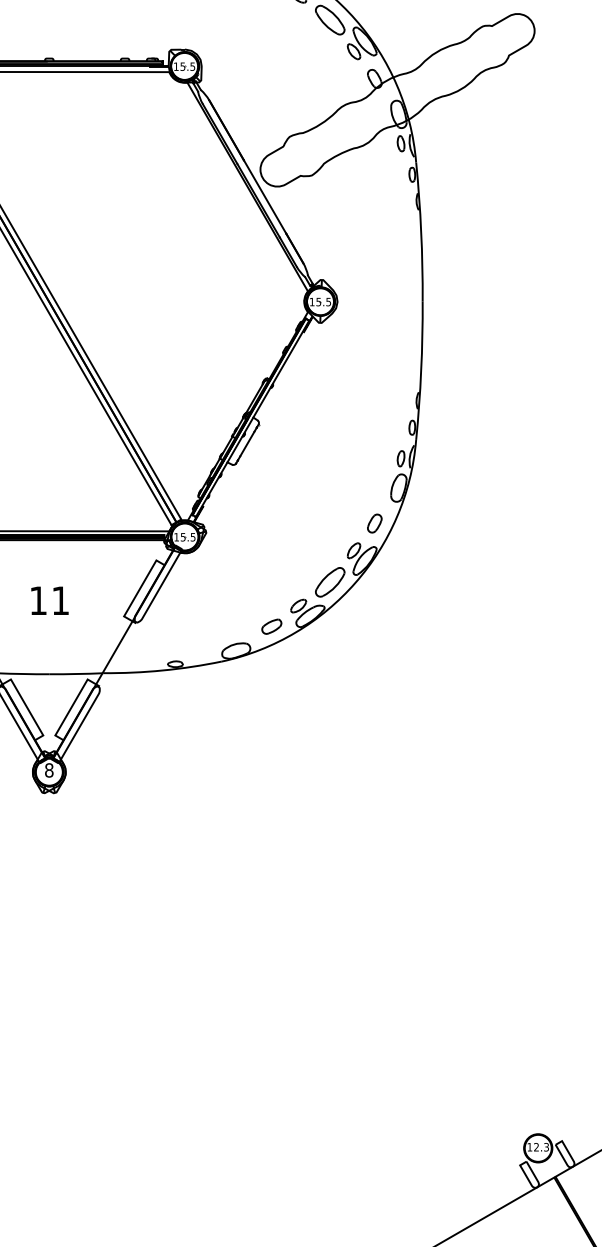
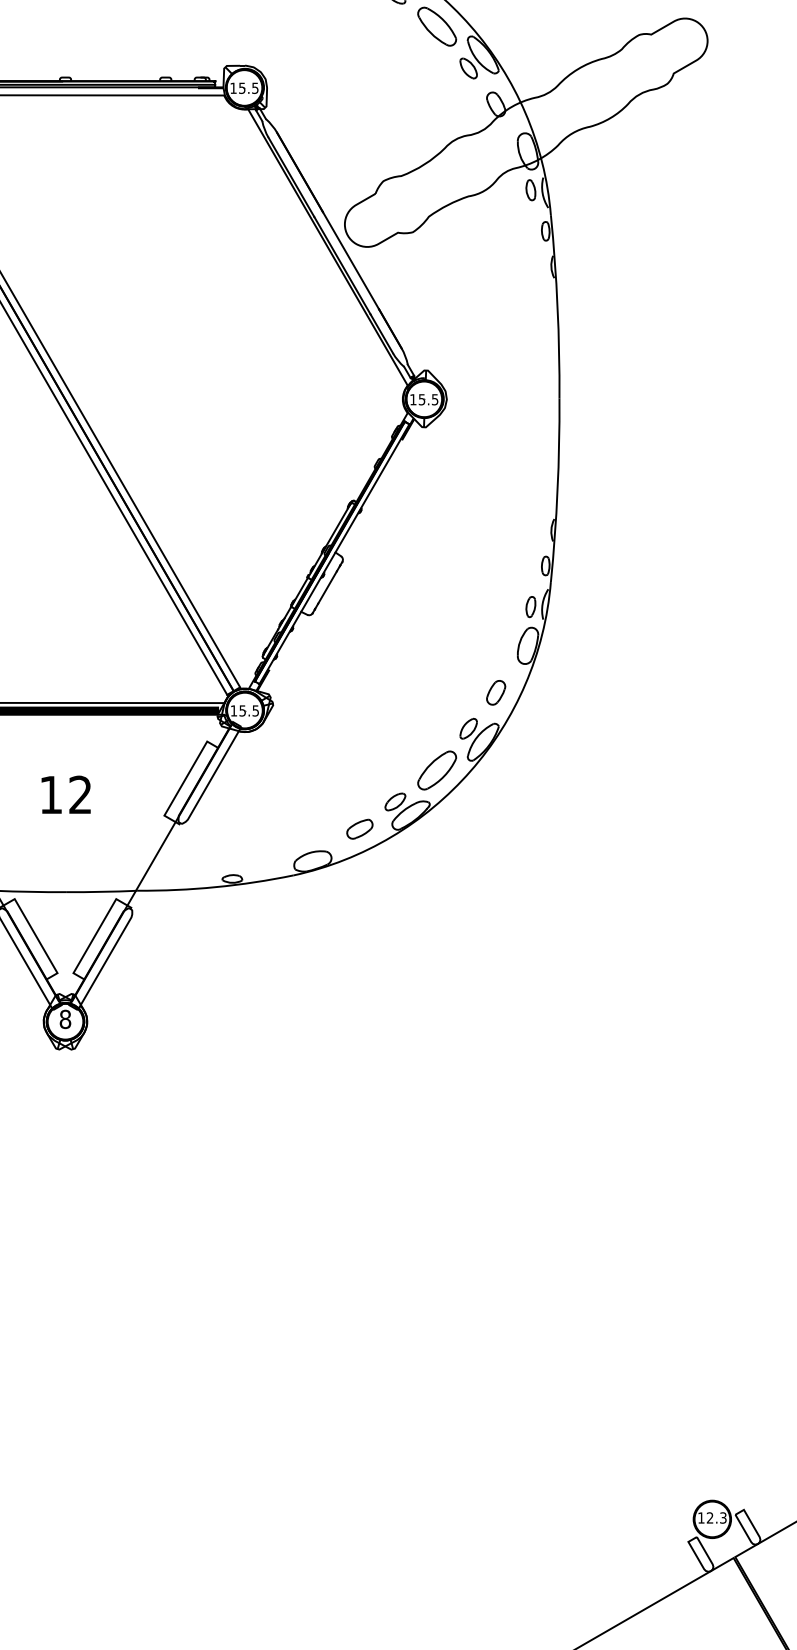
text: (60, 600) -> (80, 794), 11 -> 12

